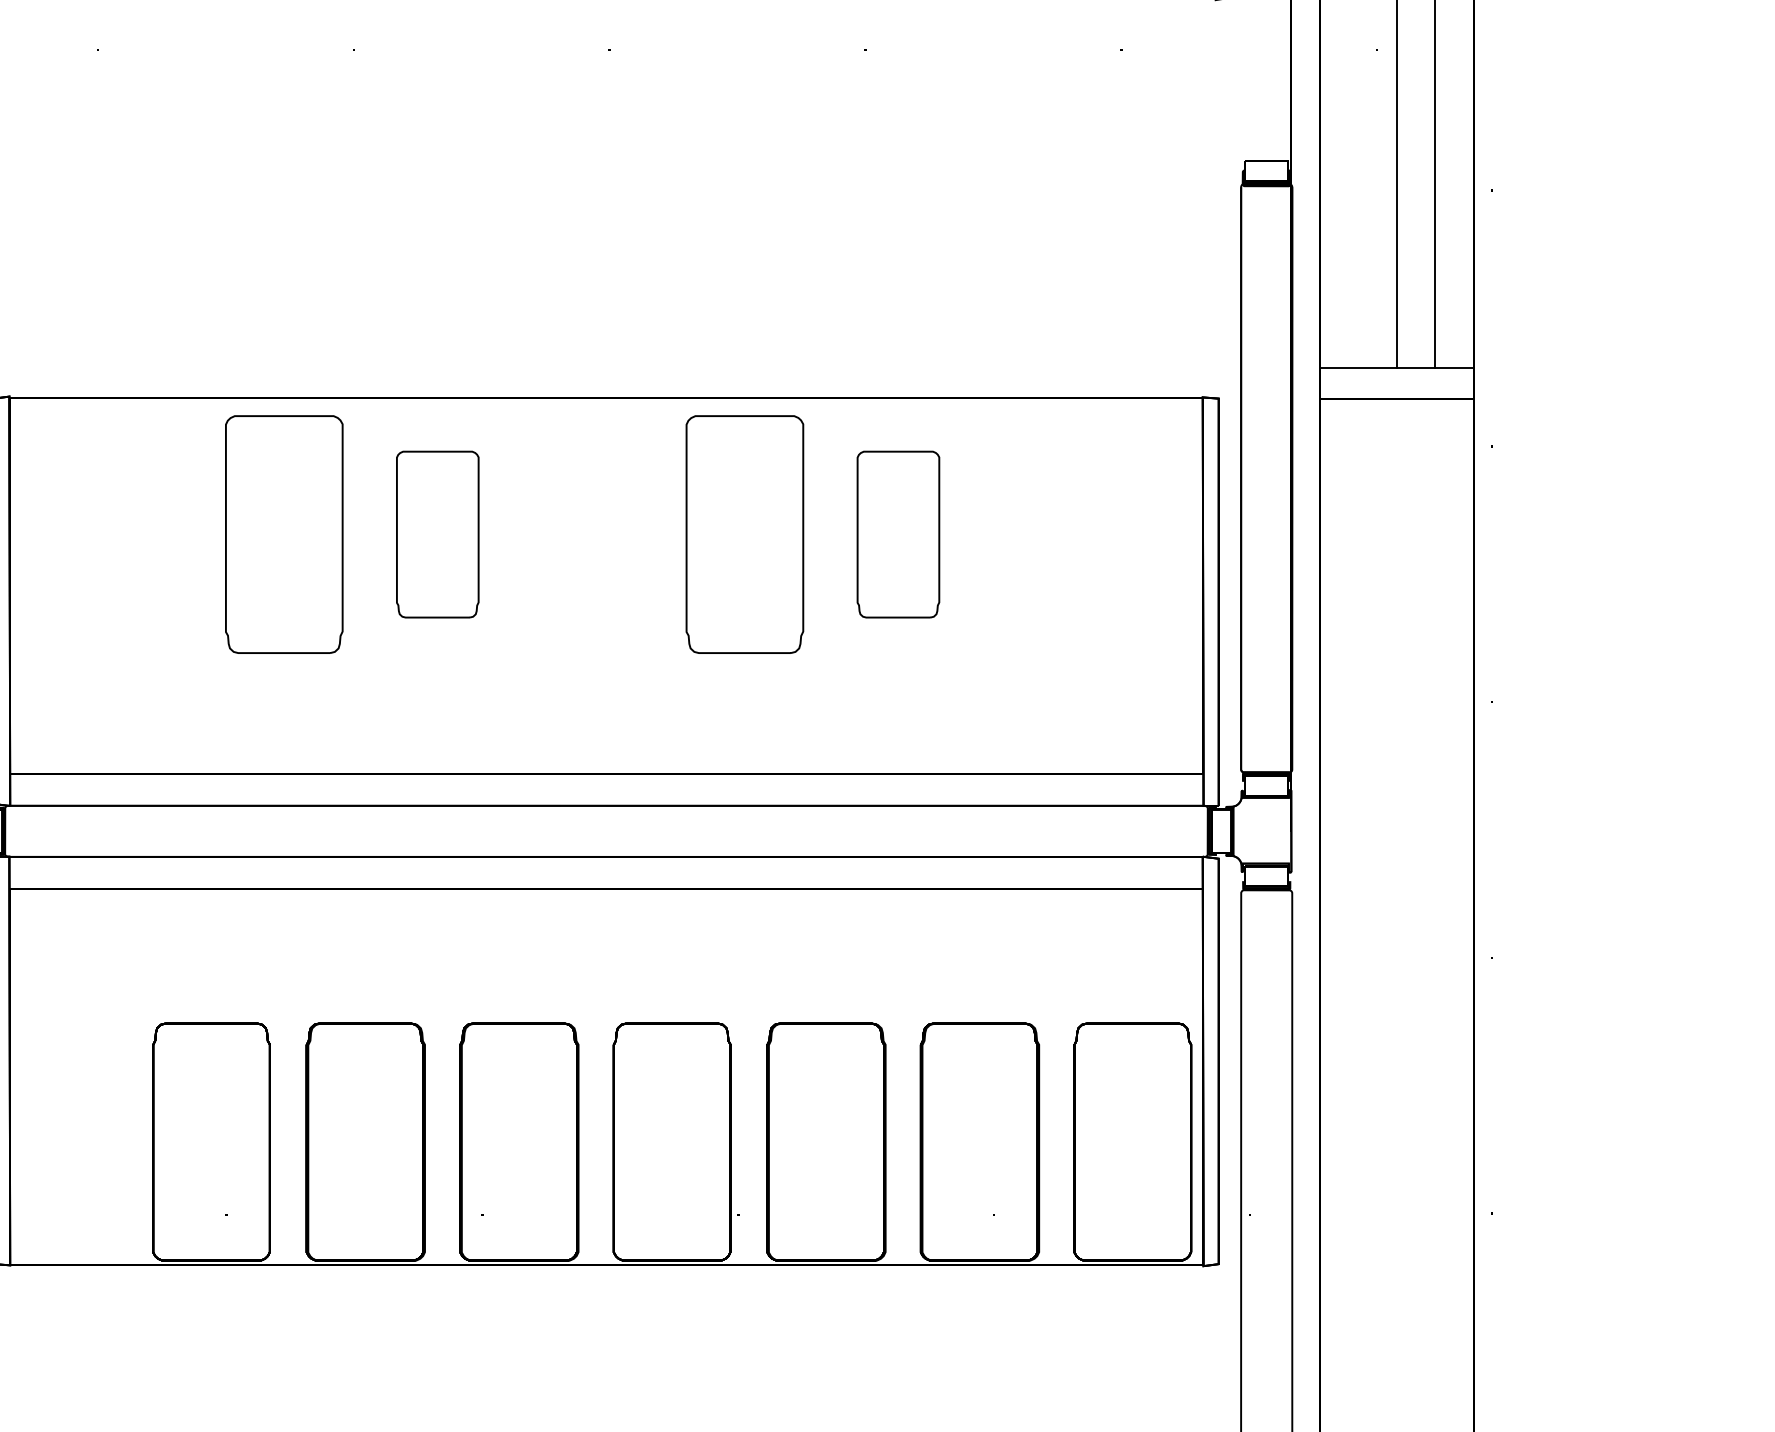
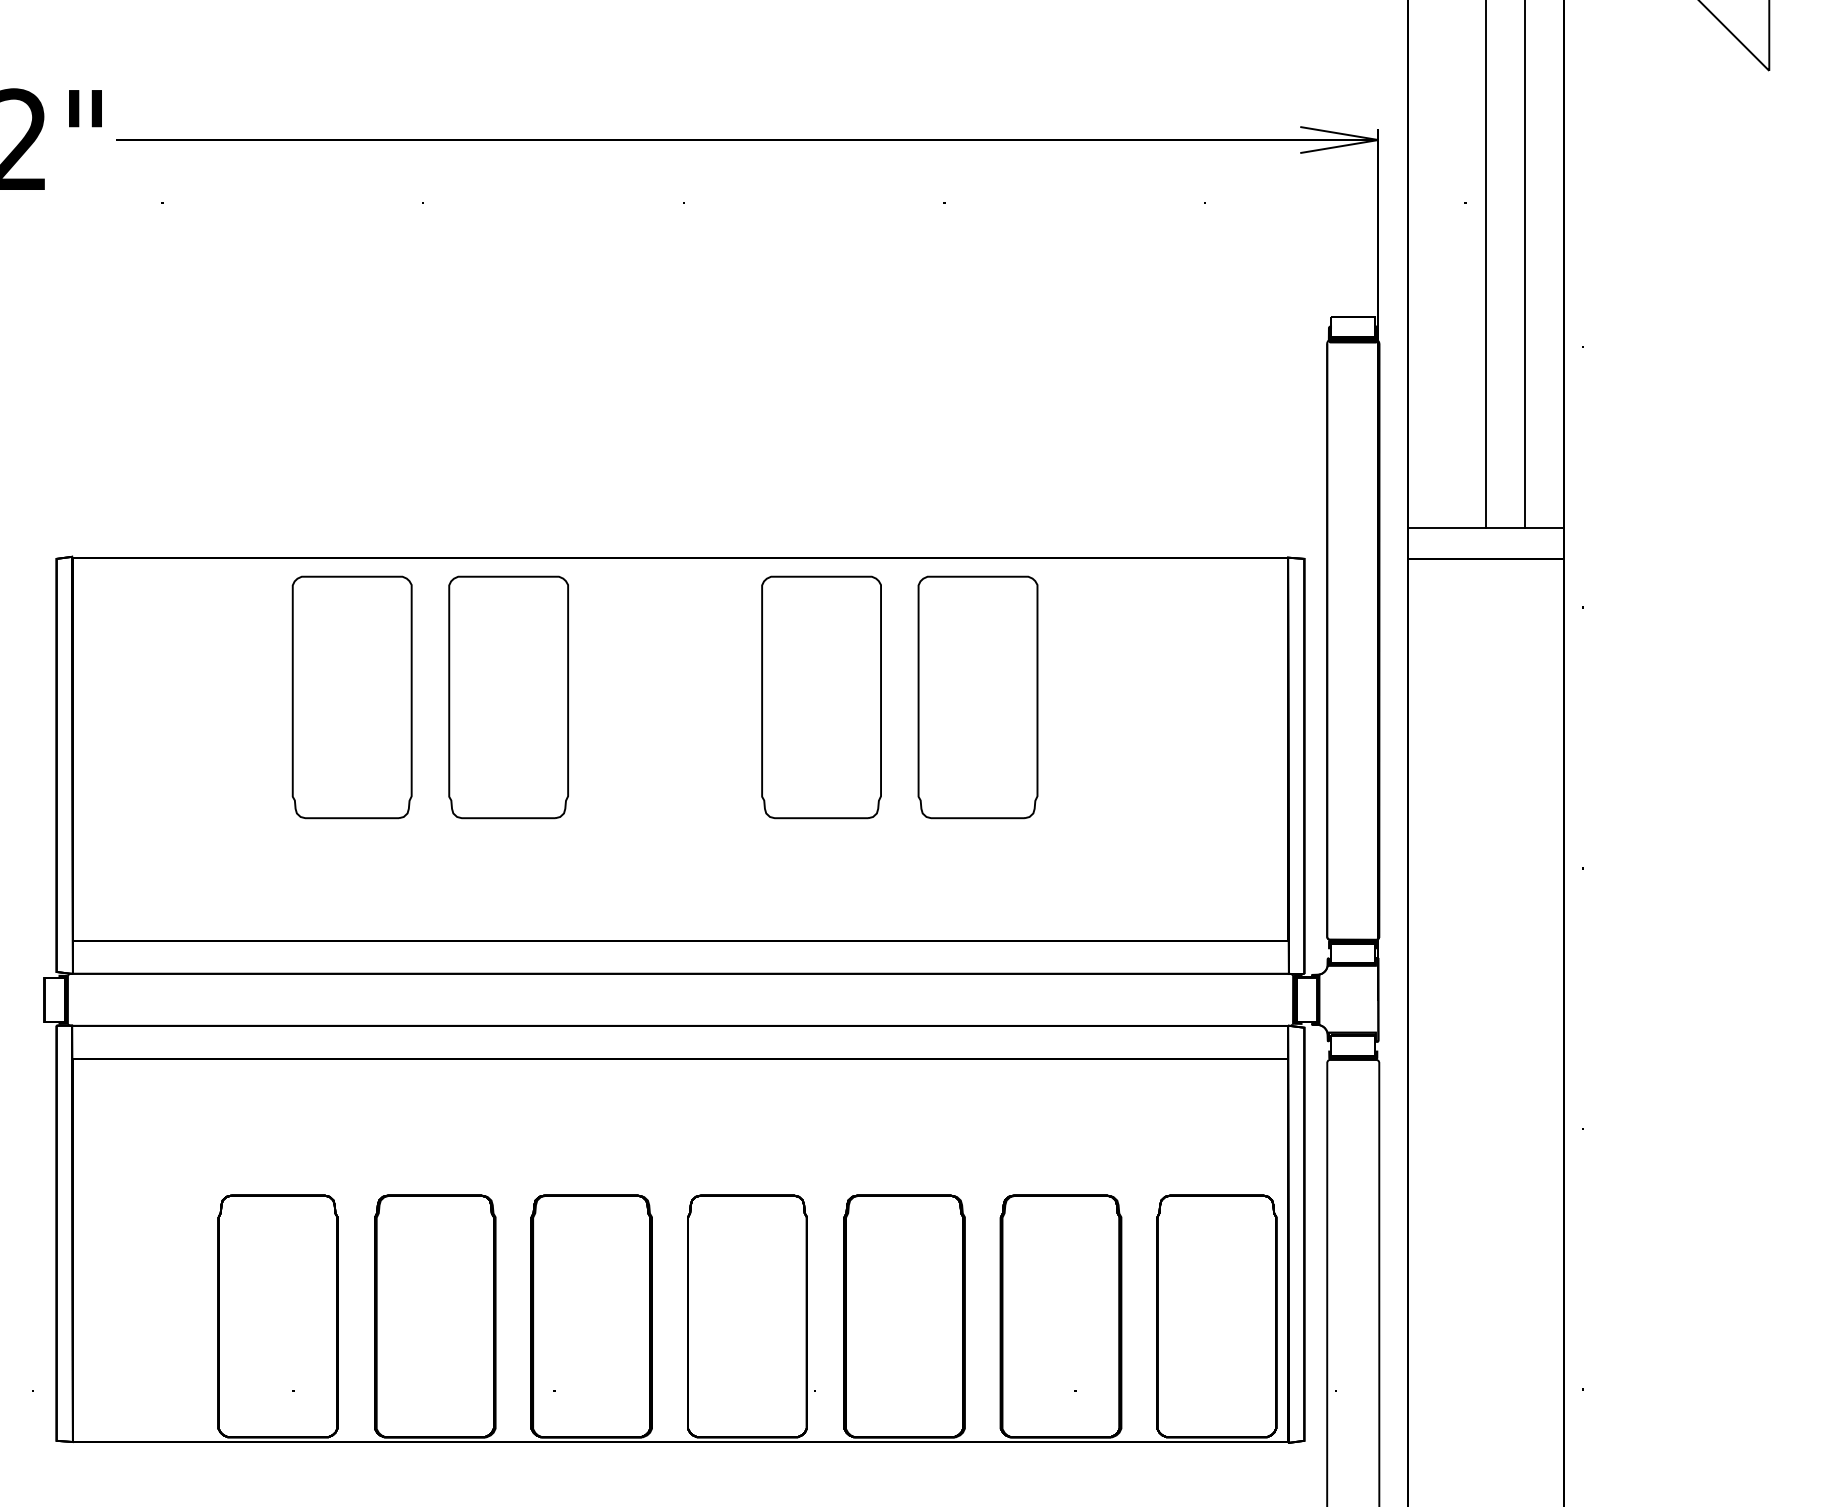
part: (437, 534) -> (508, 697), size x1.43
part: (897, 534) -> (977, 697), size x1.43

